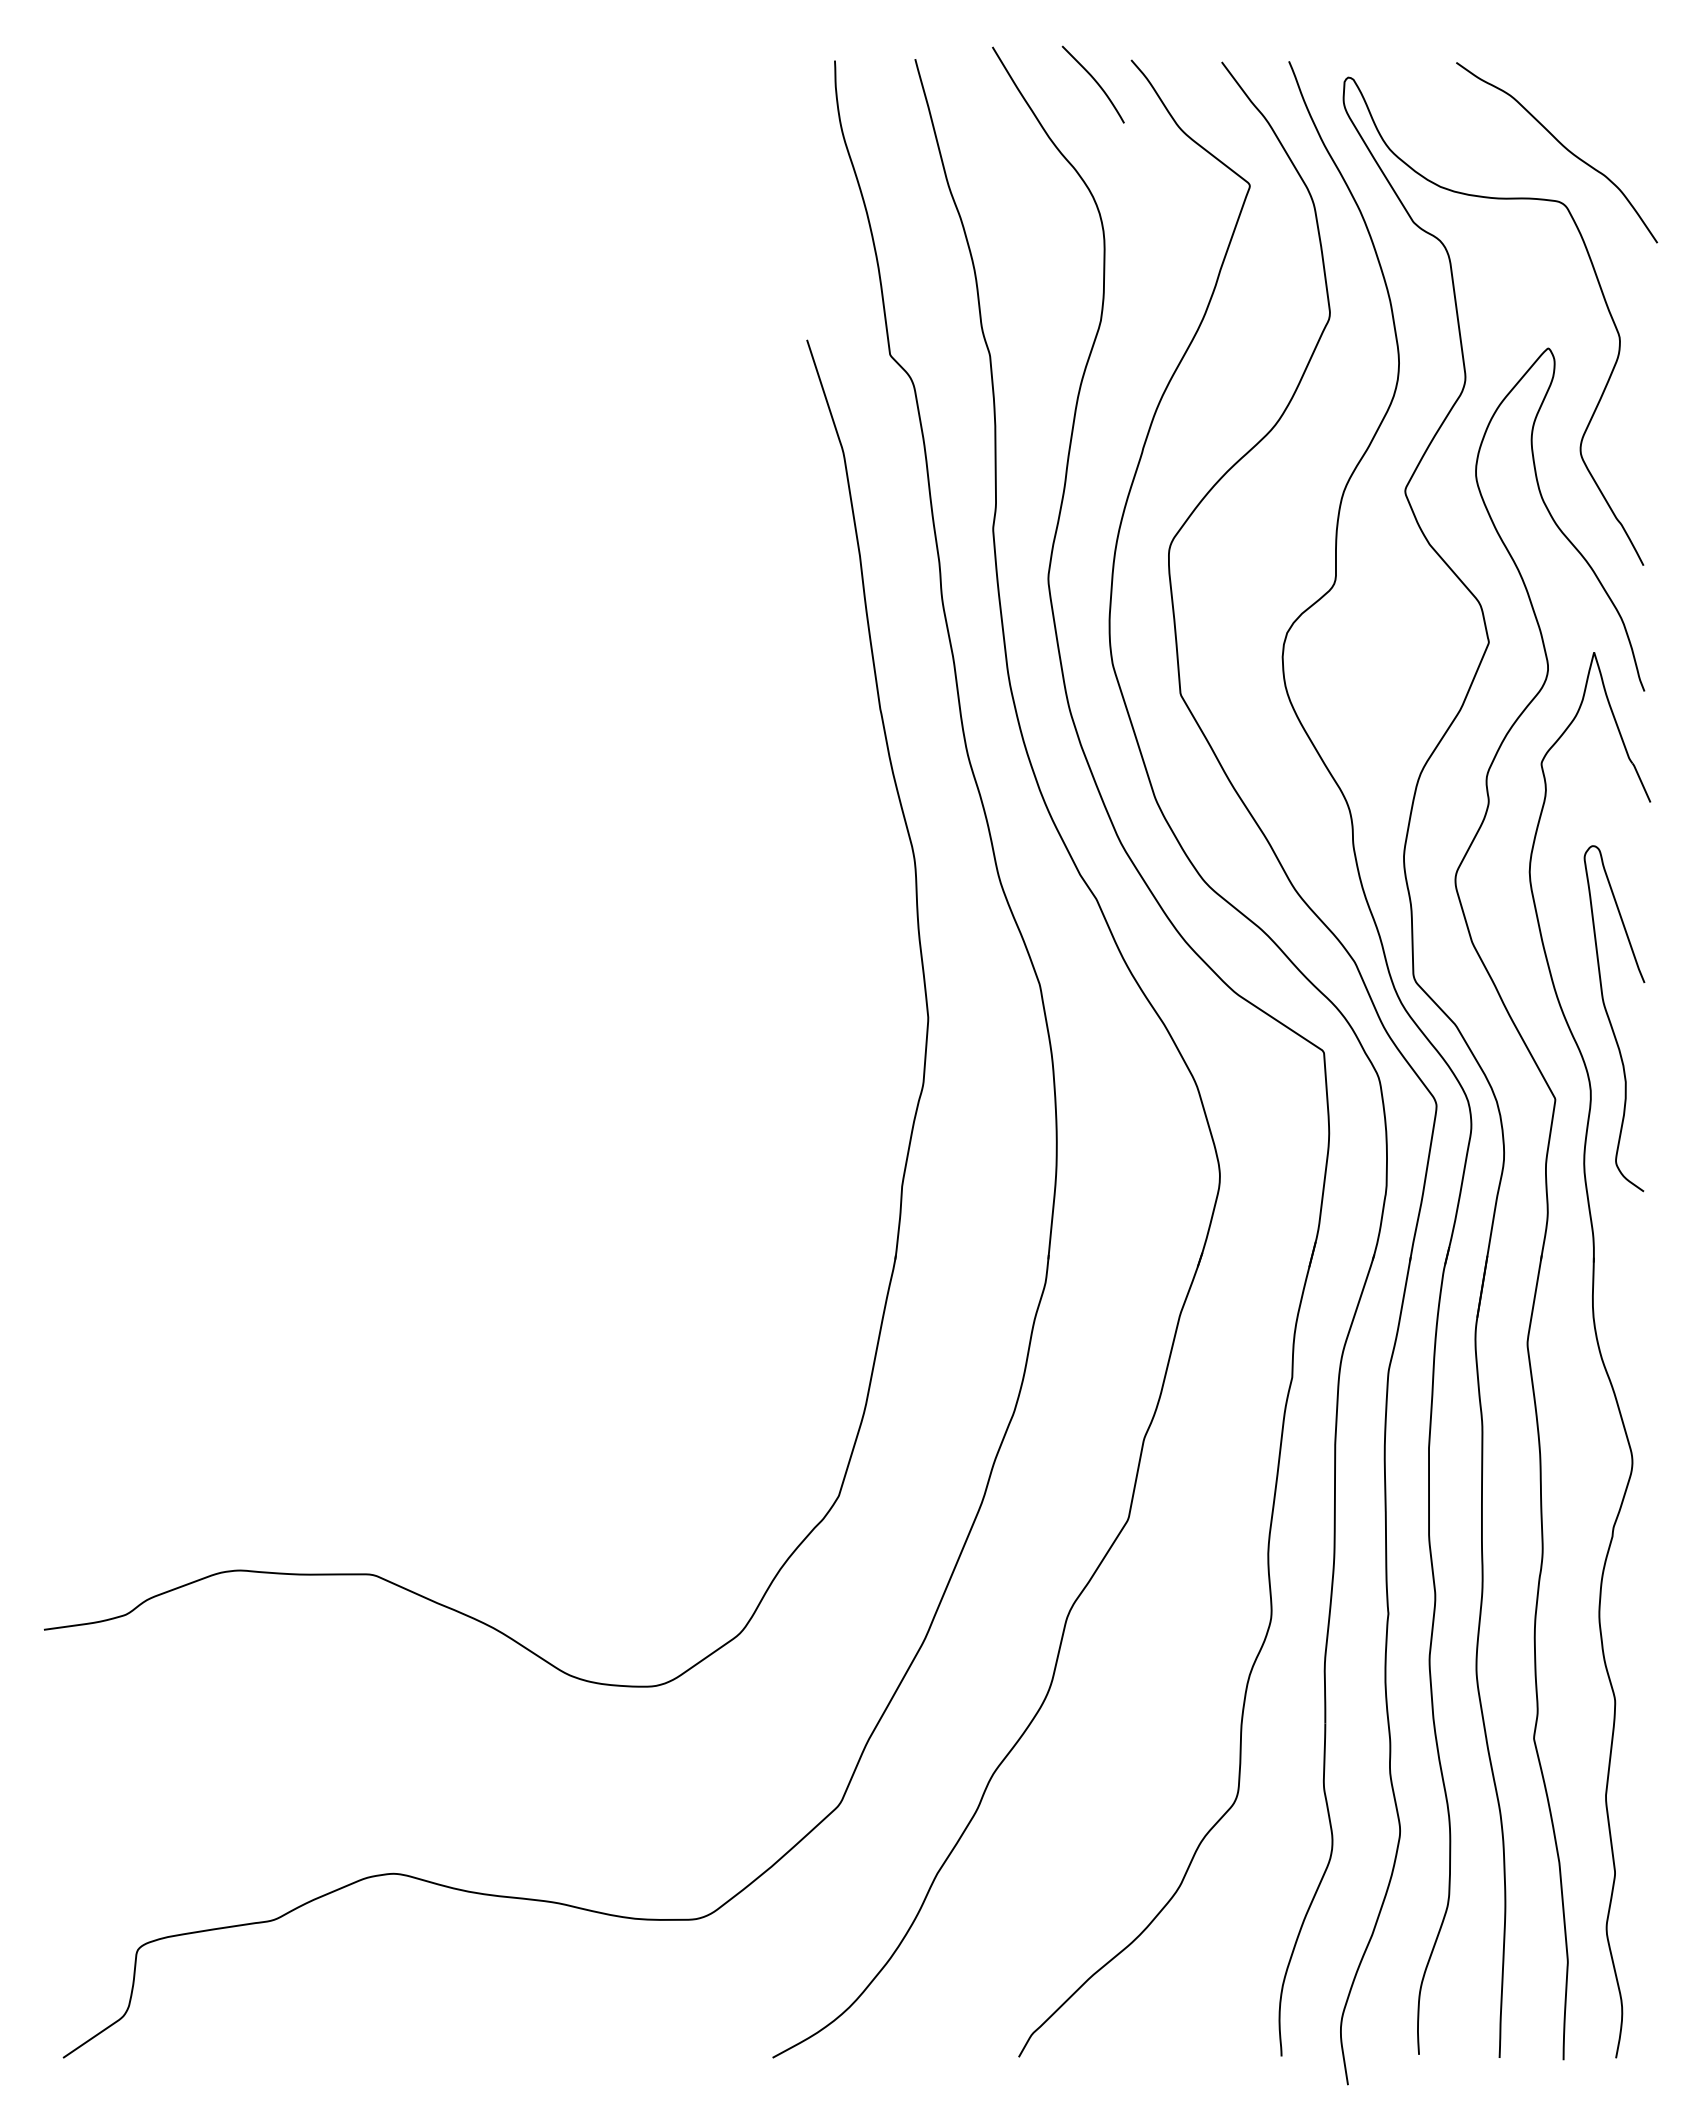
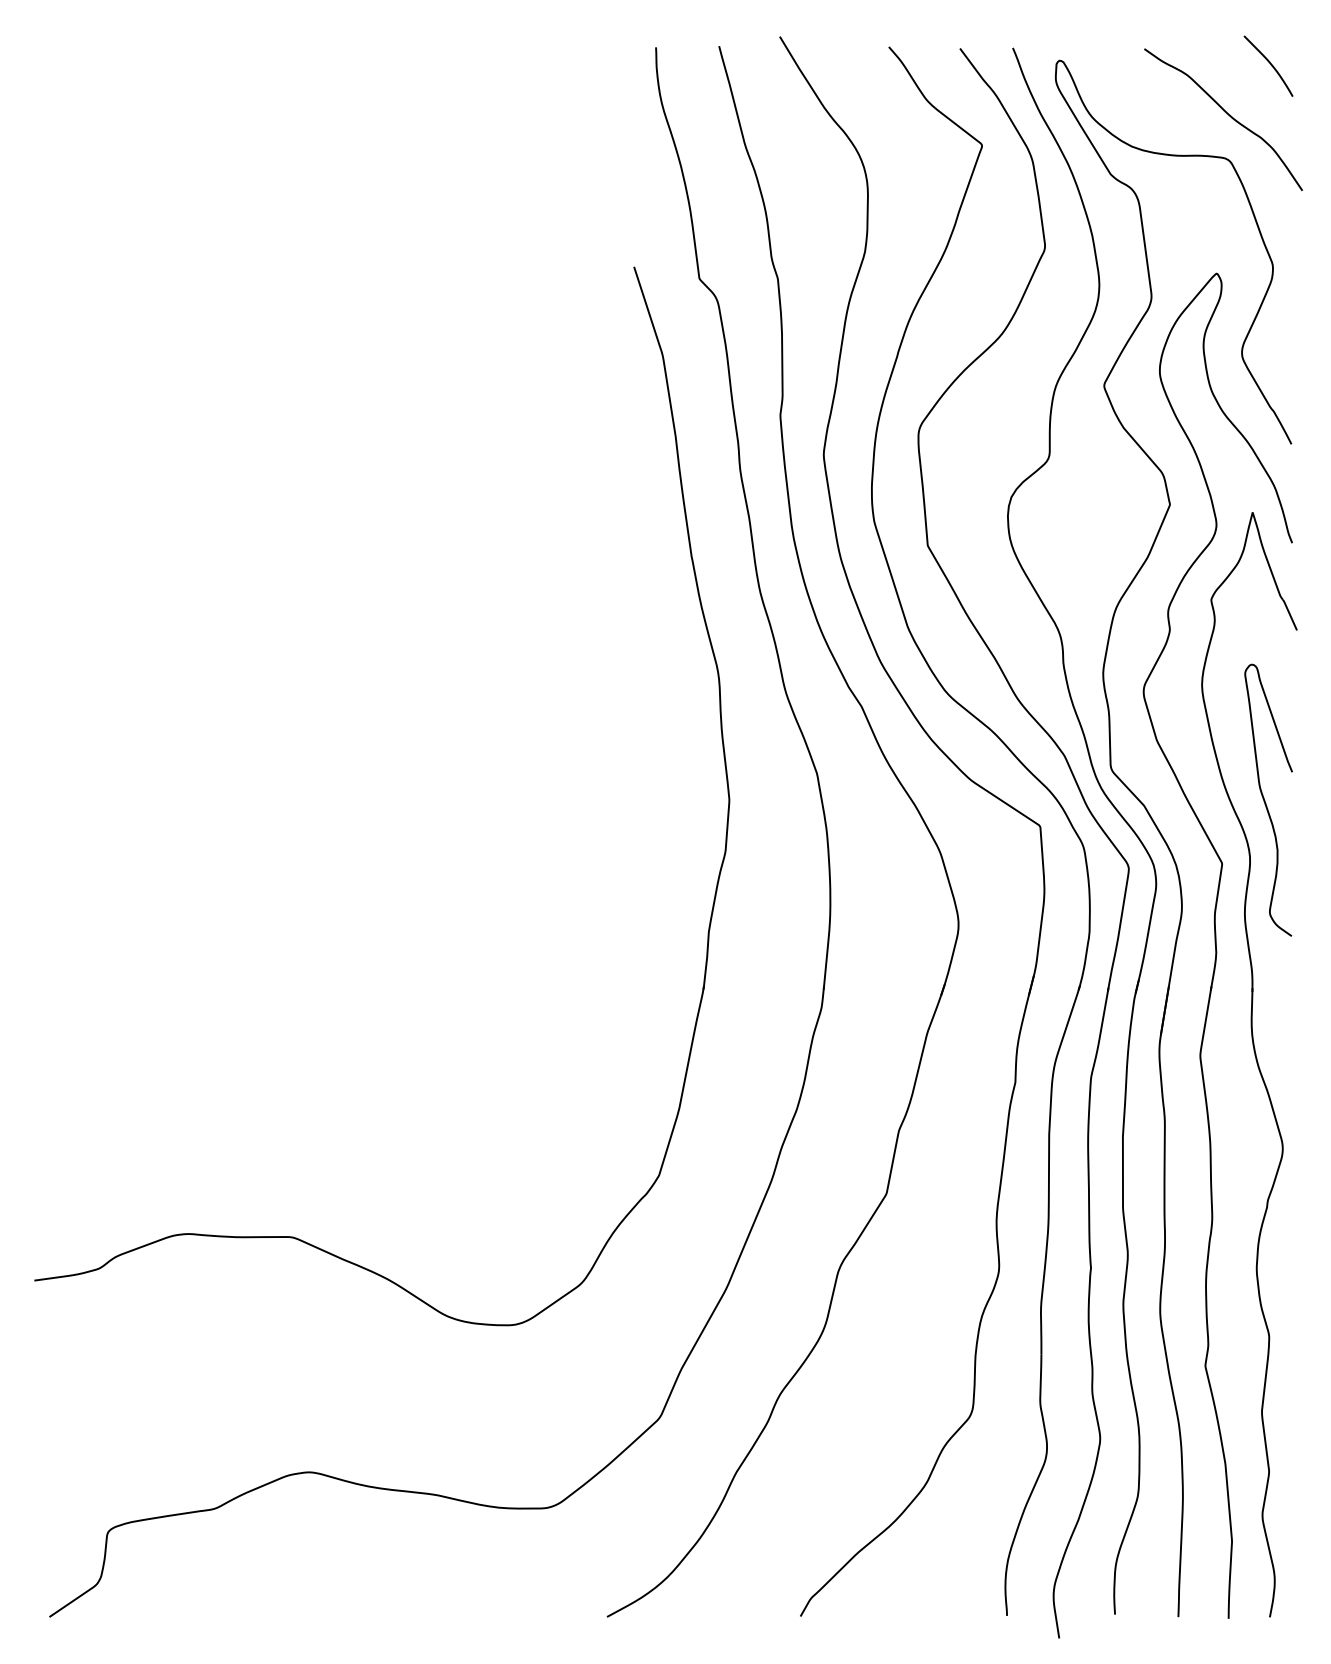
curve: (1094, 81) -> (1269, 63), moved

